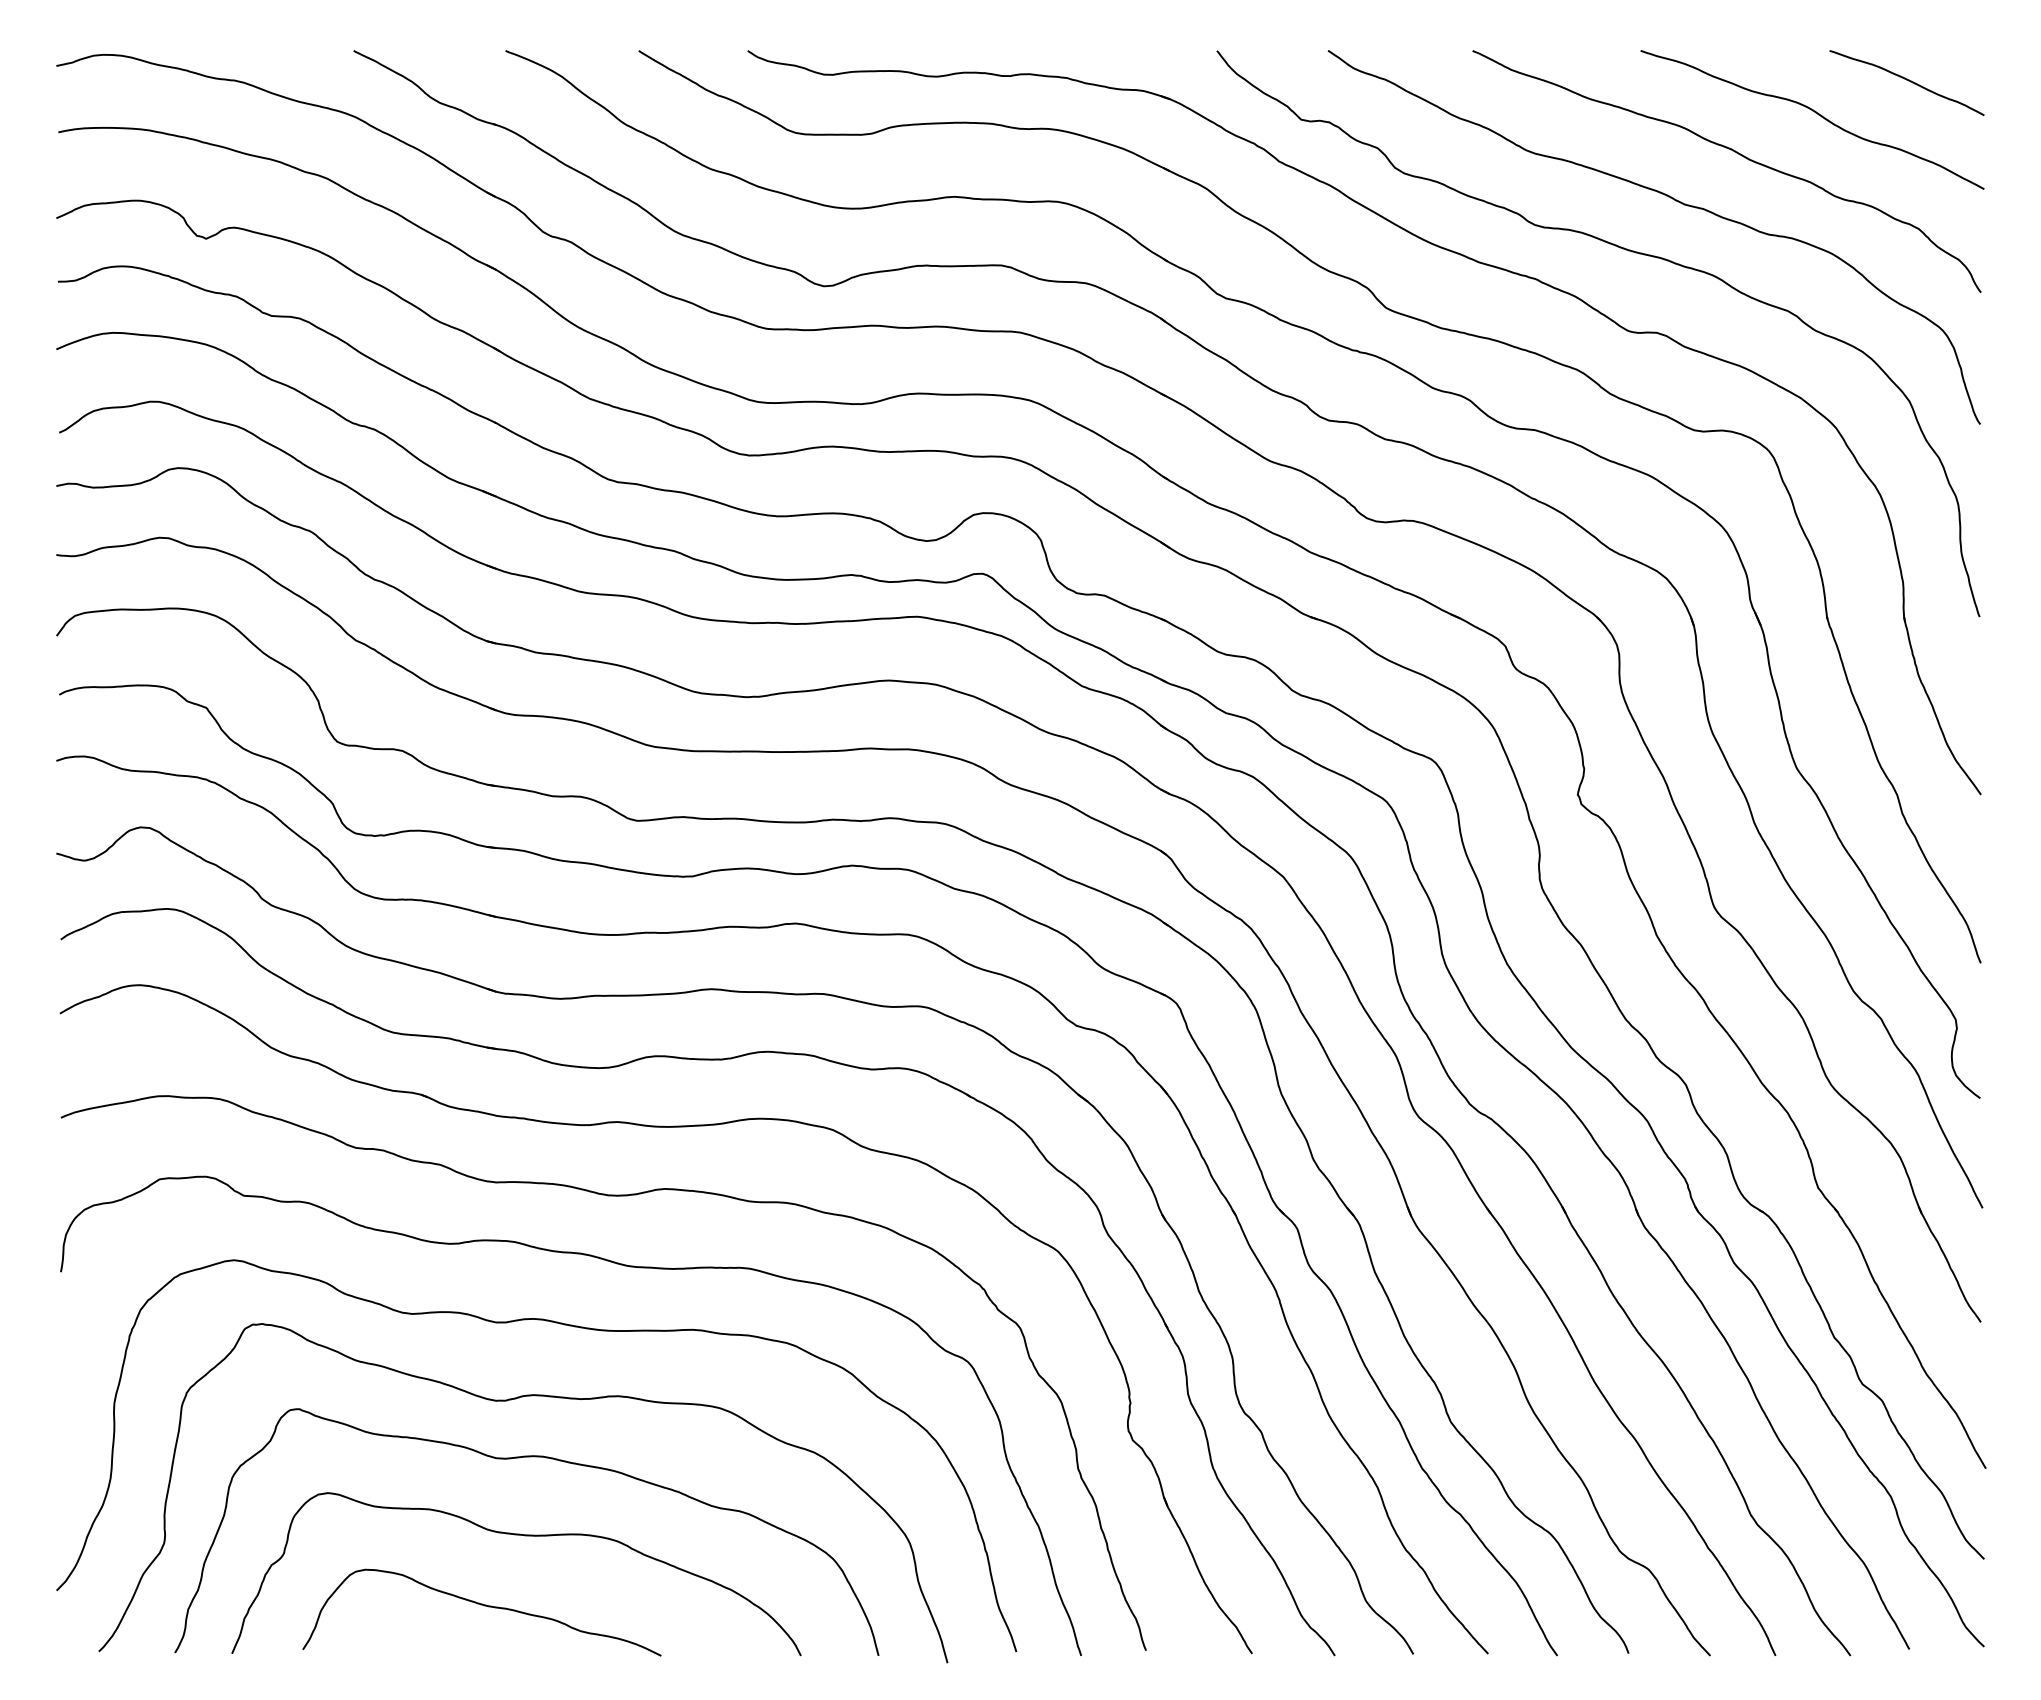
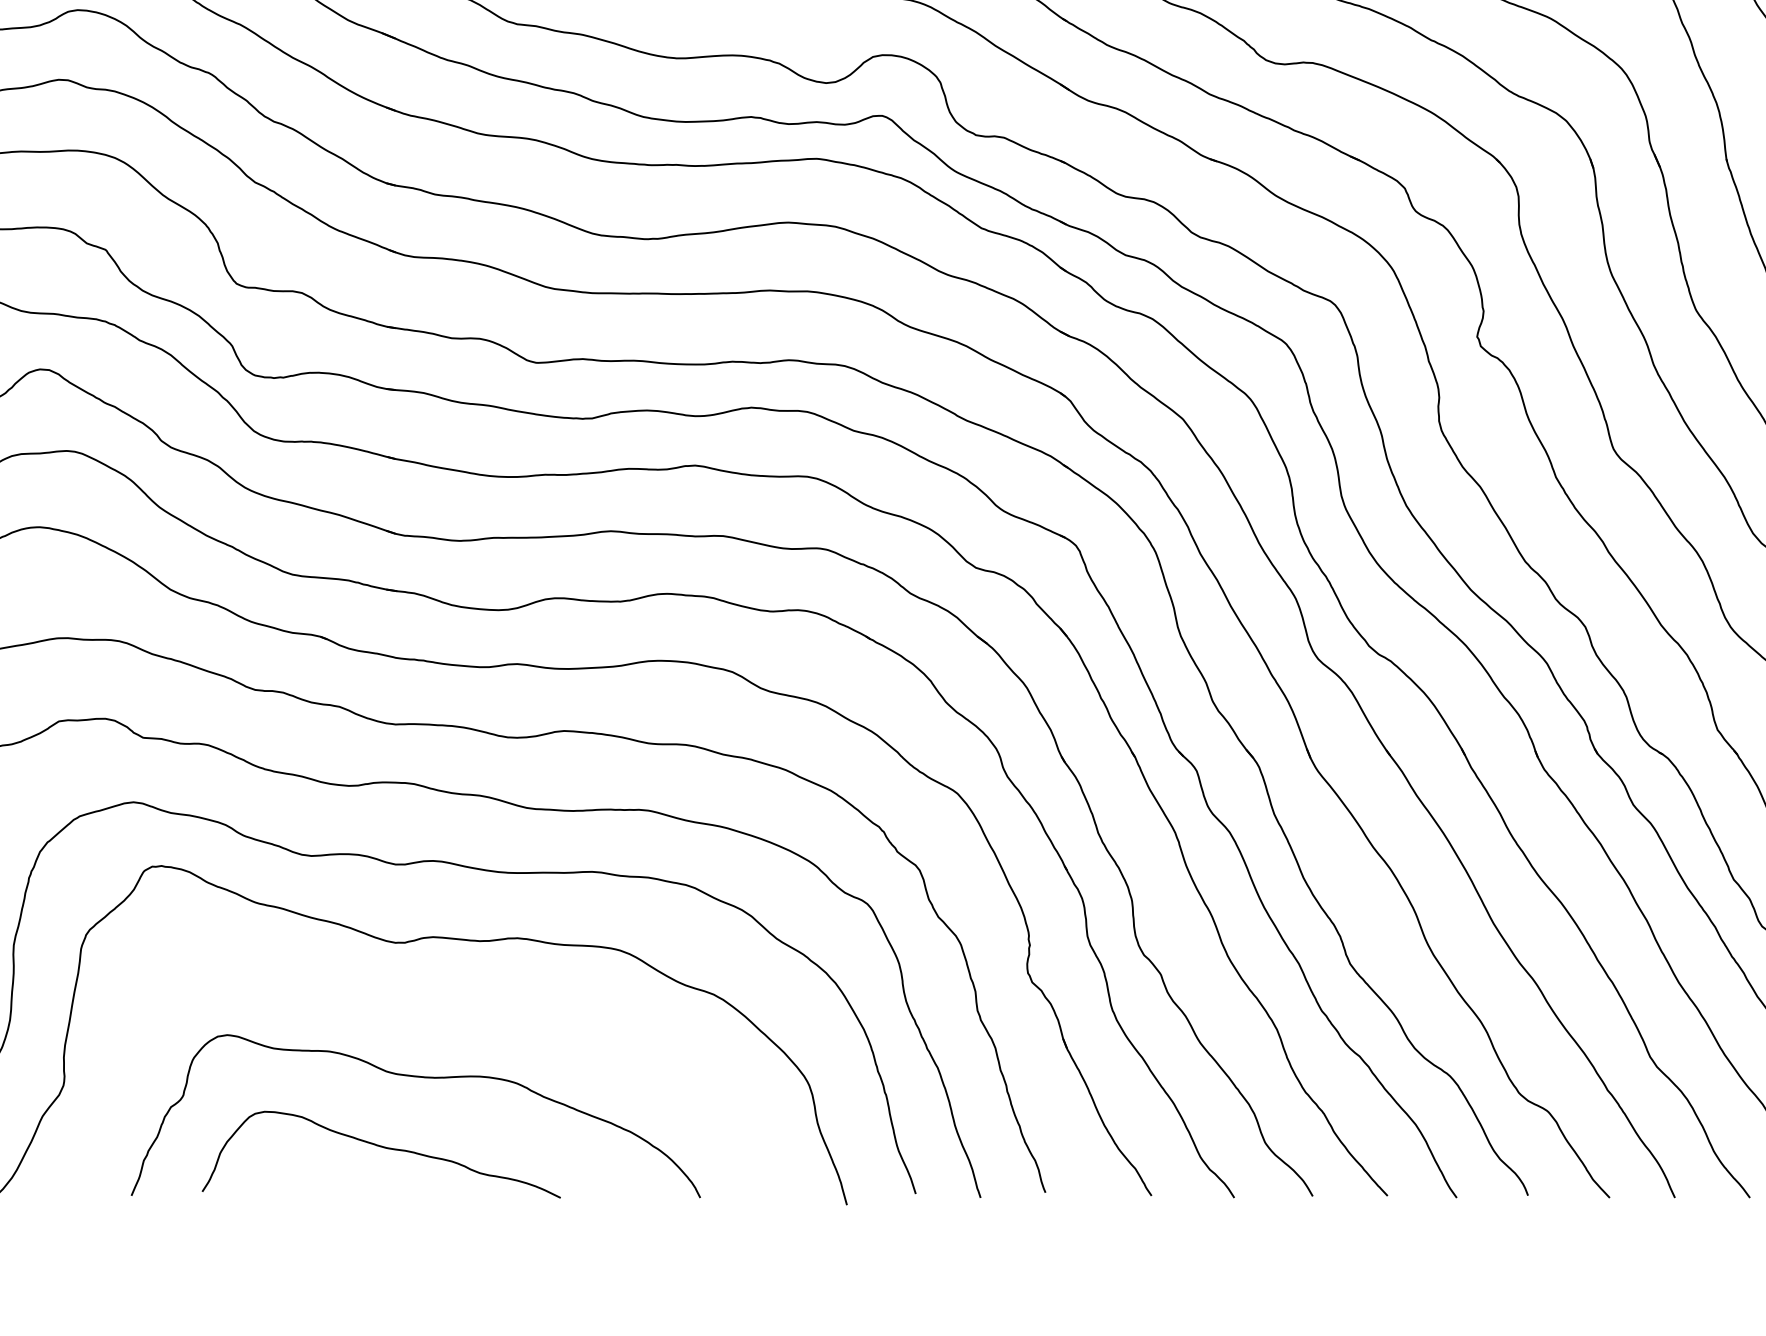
curve: (519, 1458) -> (418, 1000), removed

